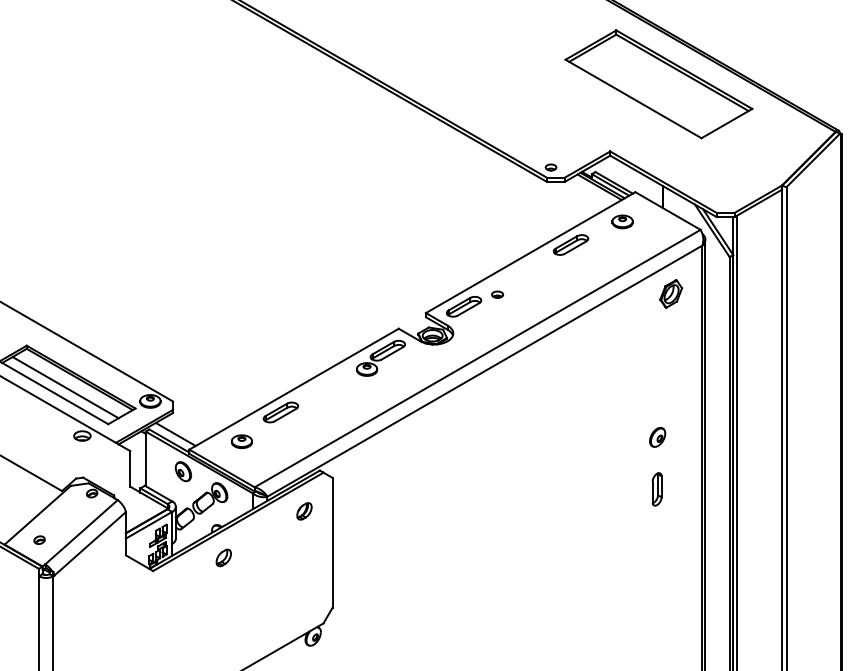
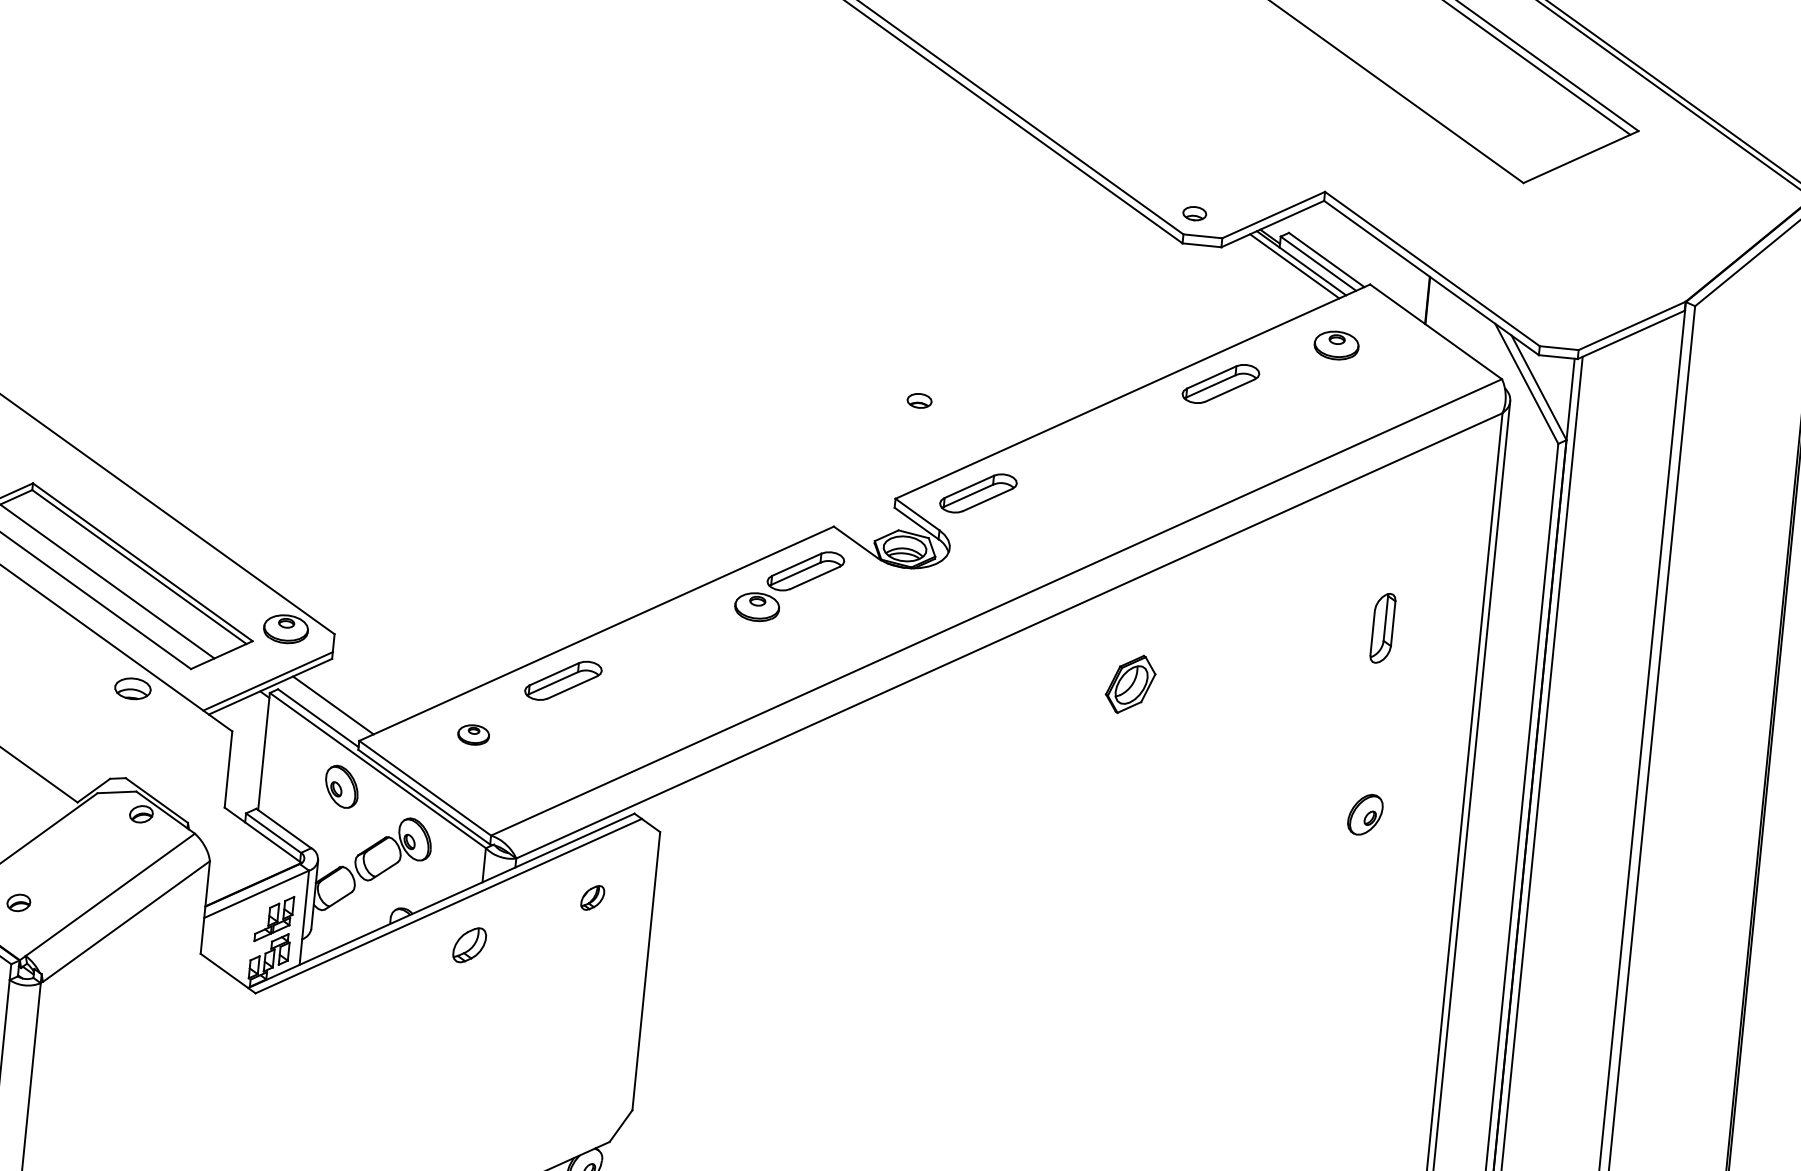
part: (671, 293) -> (1131, 683), moved
part: (497, 294) -> (919, 400), moved
part: (241, 441) -> (472, 734), size x0.7
part: (656, 489) -> (1381, 628), moved
part: (304, 511) -> (592, 898), size x0.7
part: (223, 557) -> (469, 944), moved

